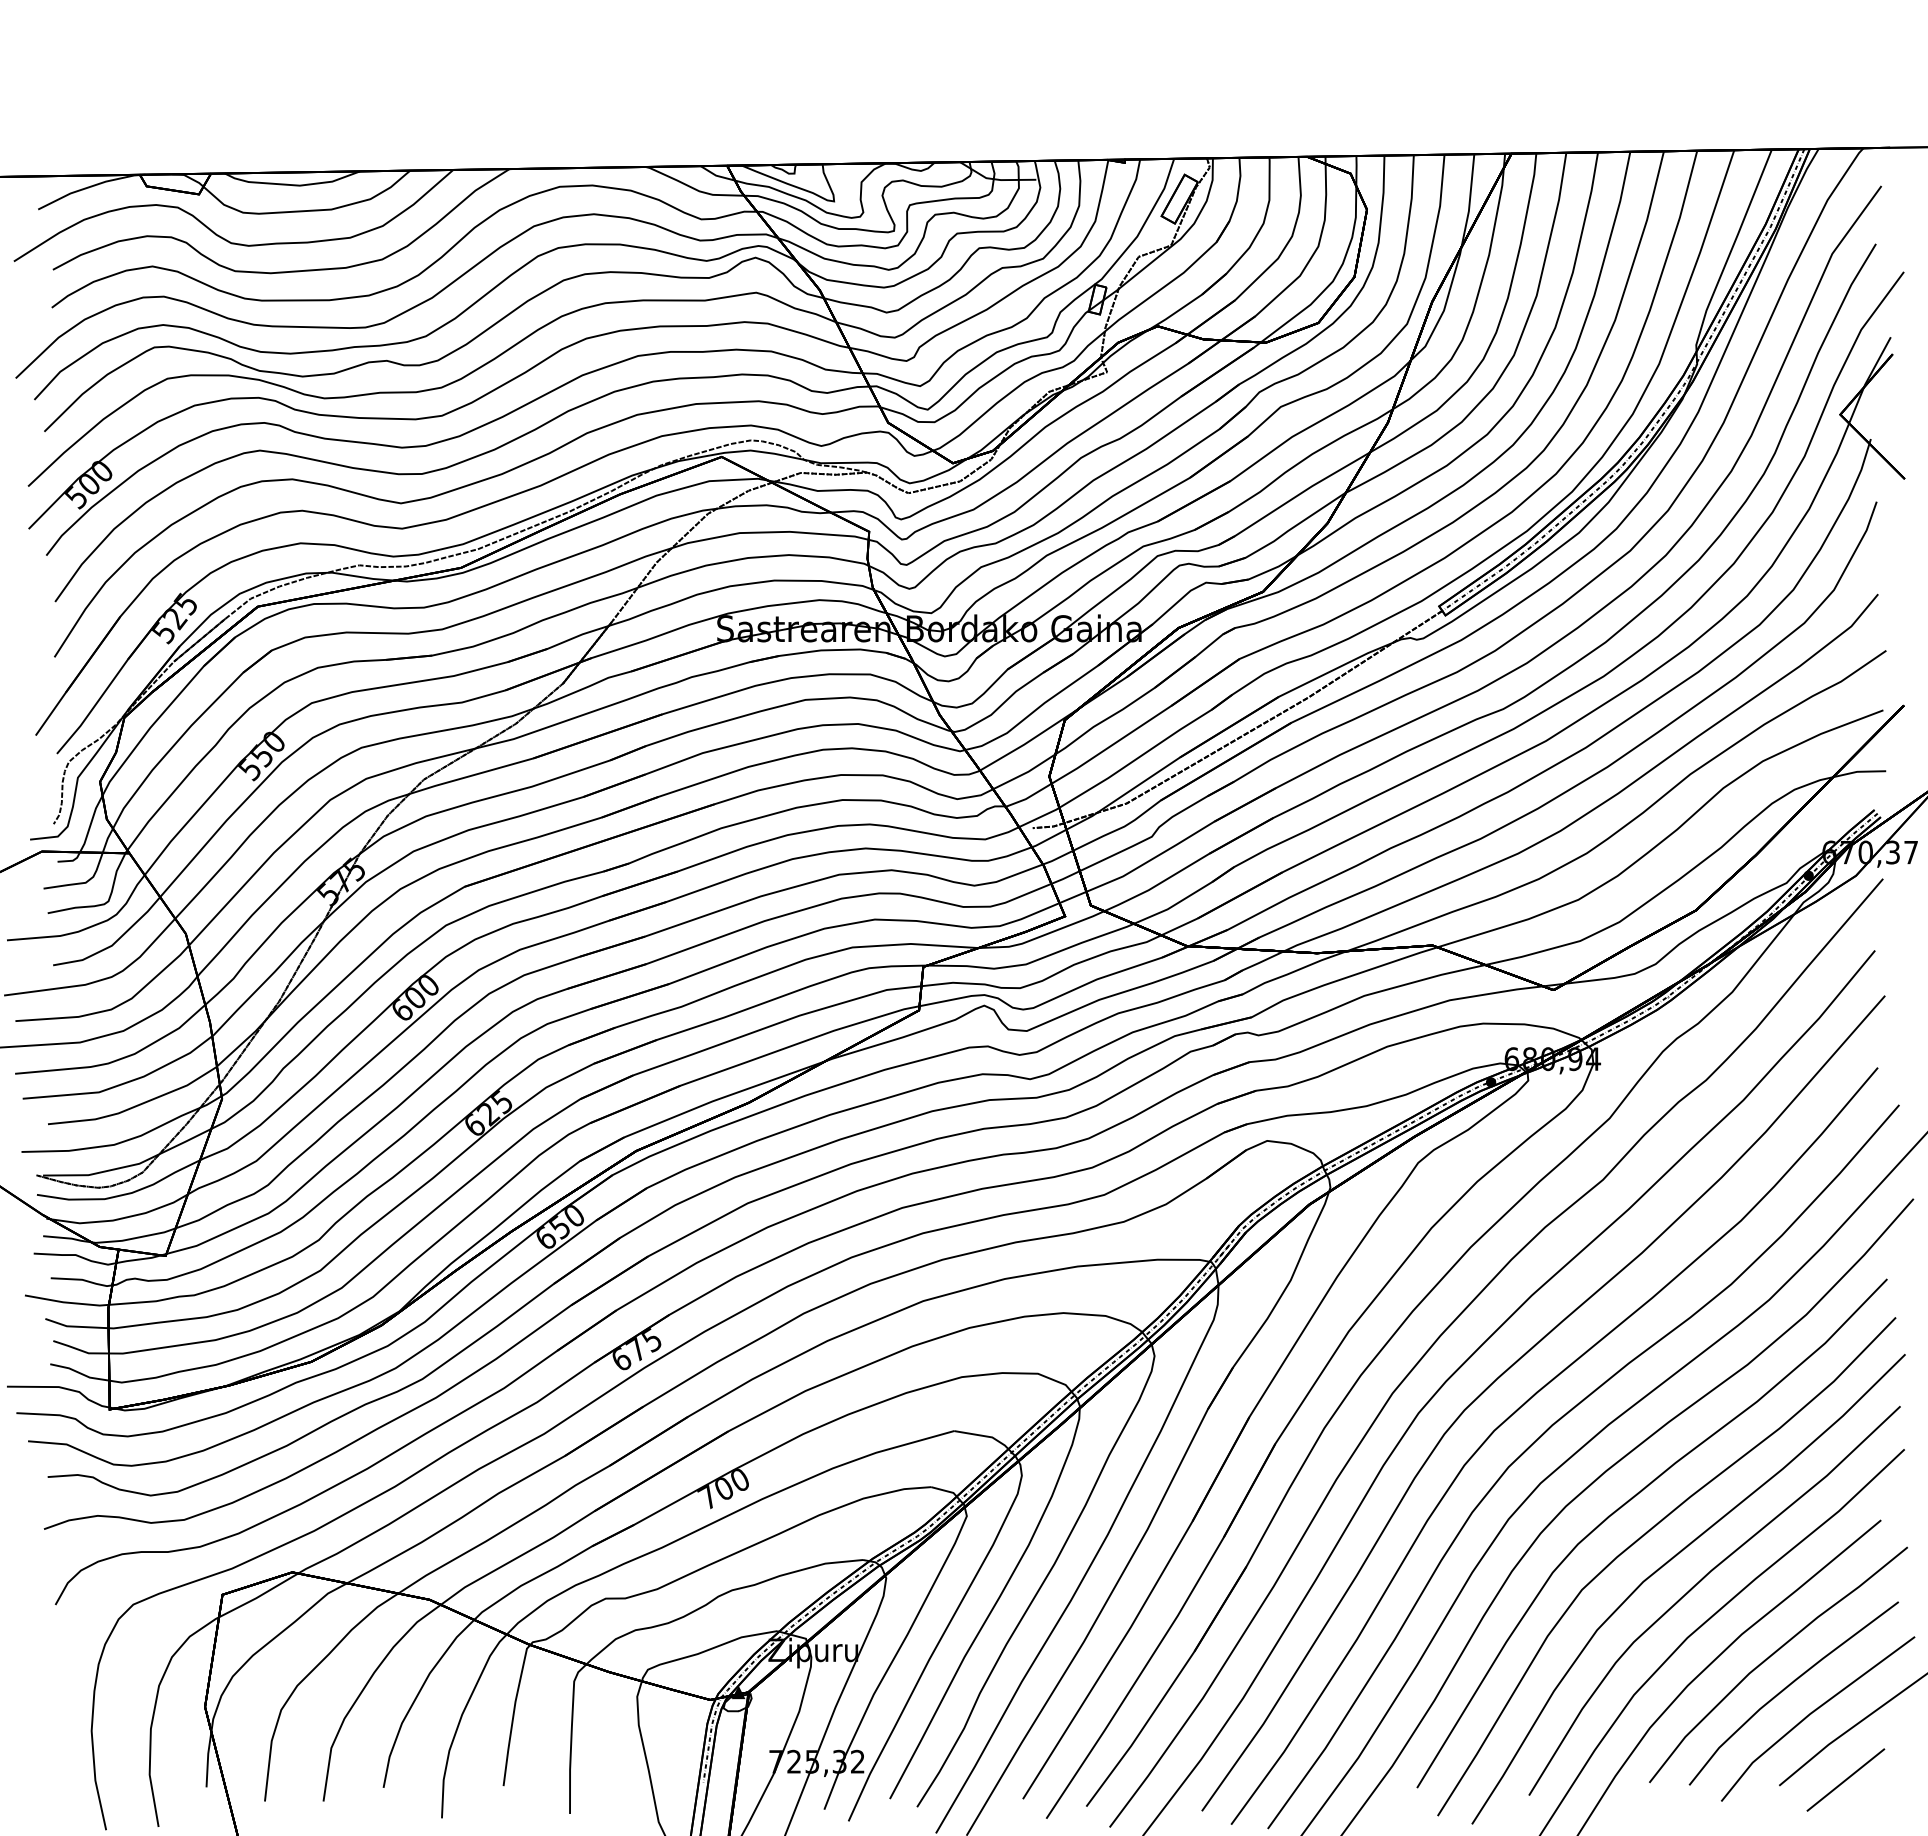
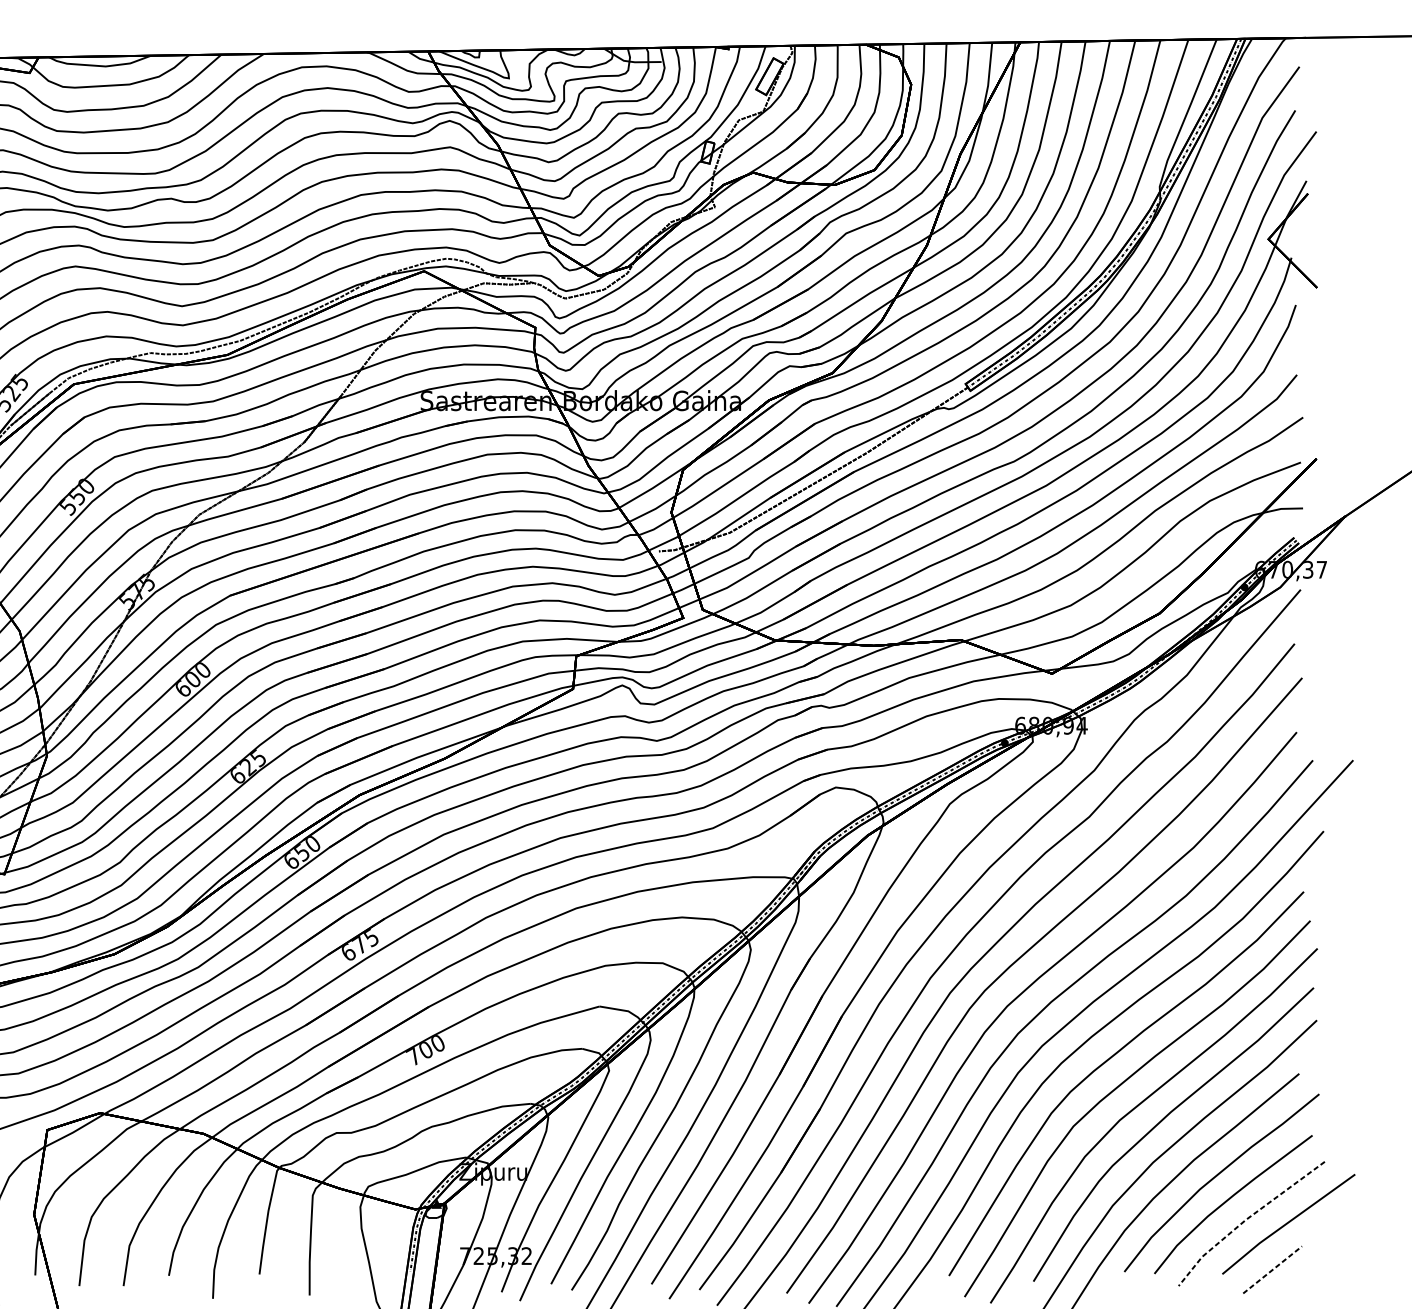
line: (1811, 1713) -> (1246, 1219), solid -> dashed
line: (1845, 1780) -> (1272, 1270), solid -> dashed

